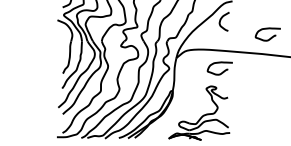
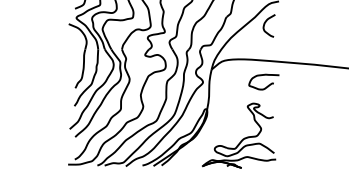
curve: (270, 37) -> (324, 44), removed

